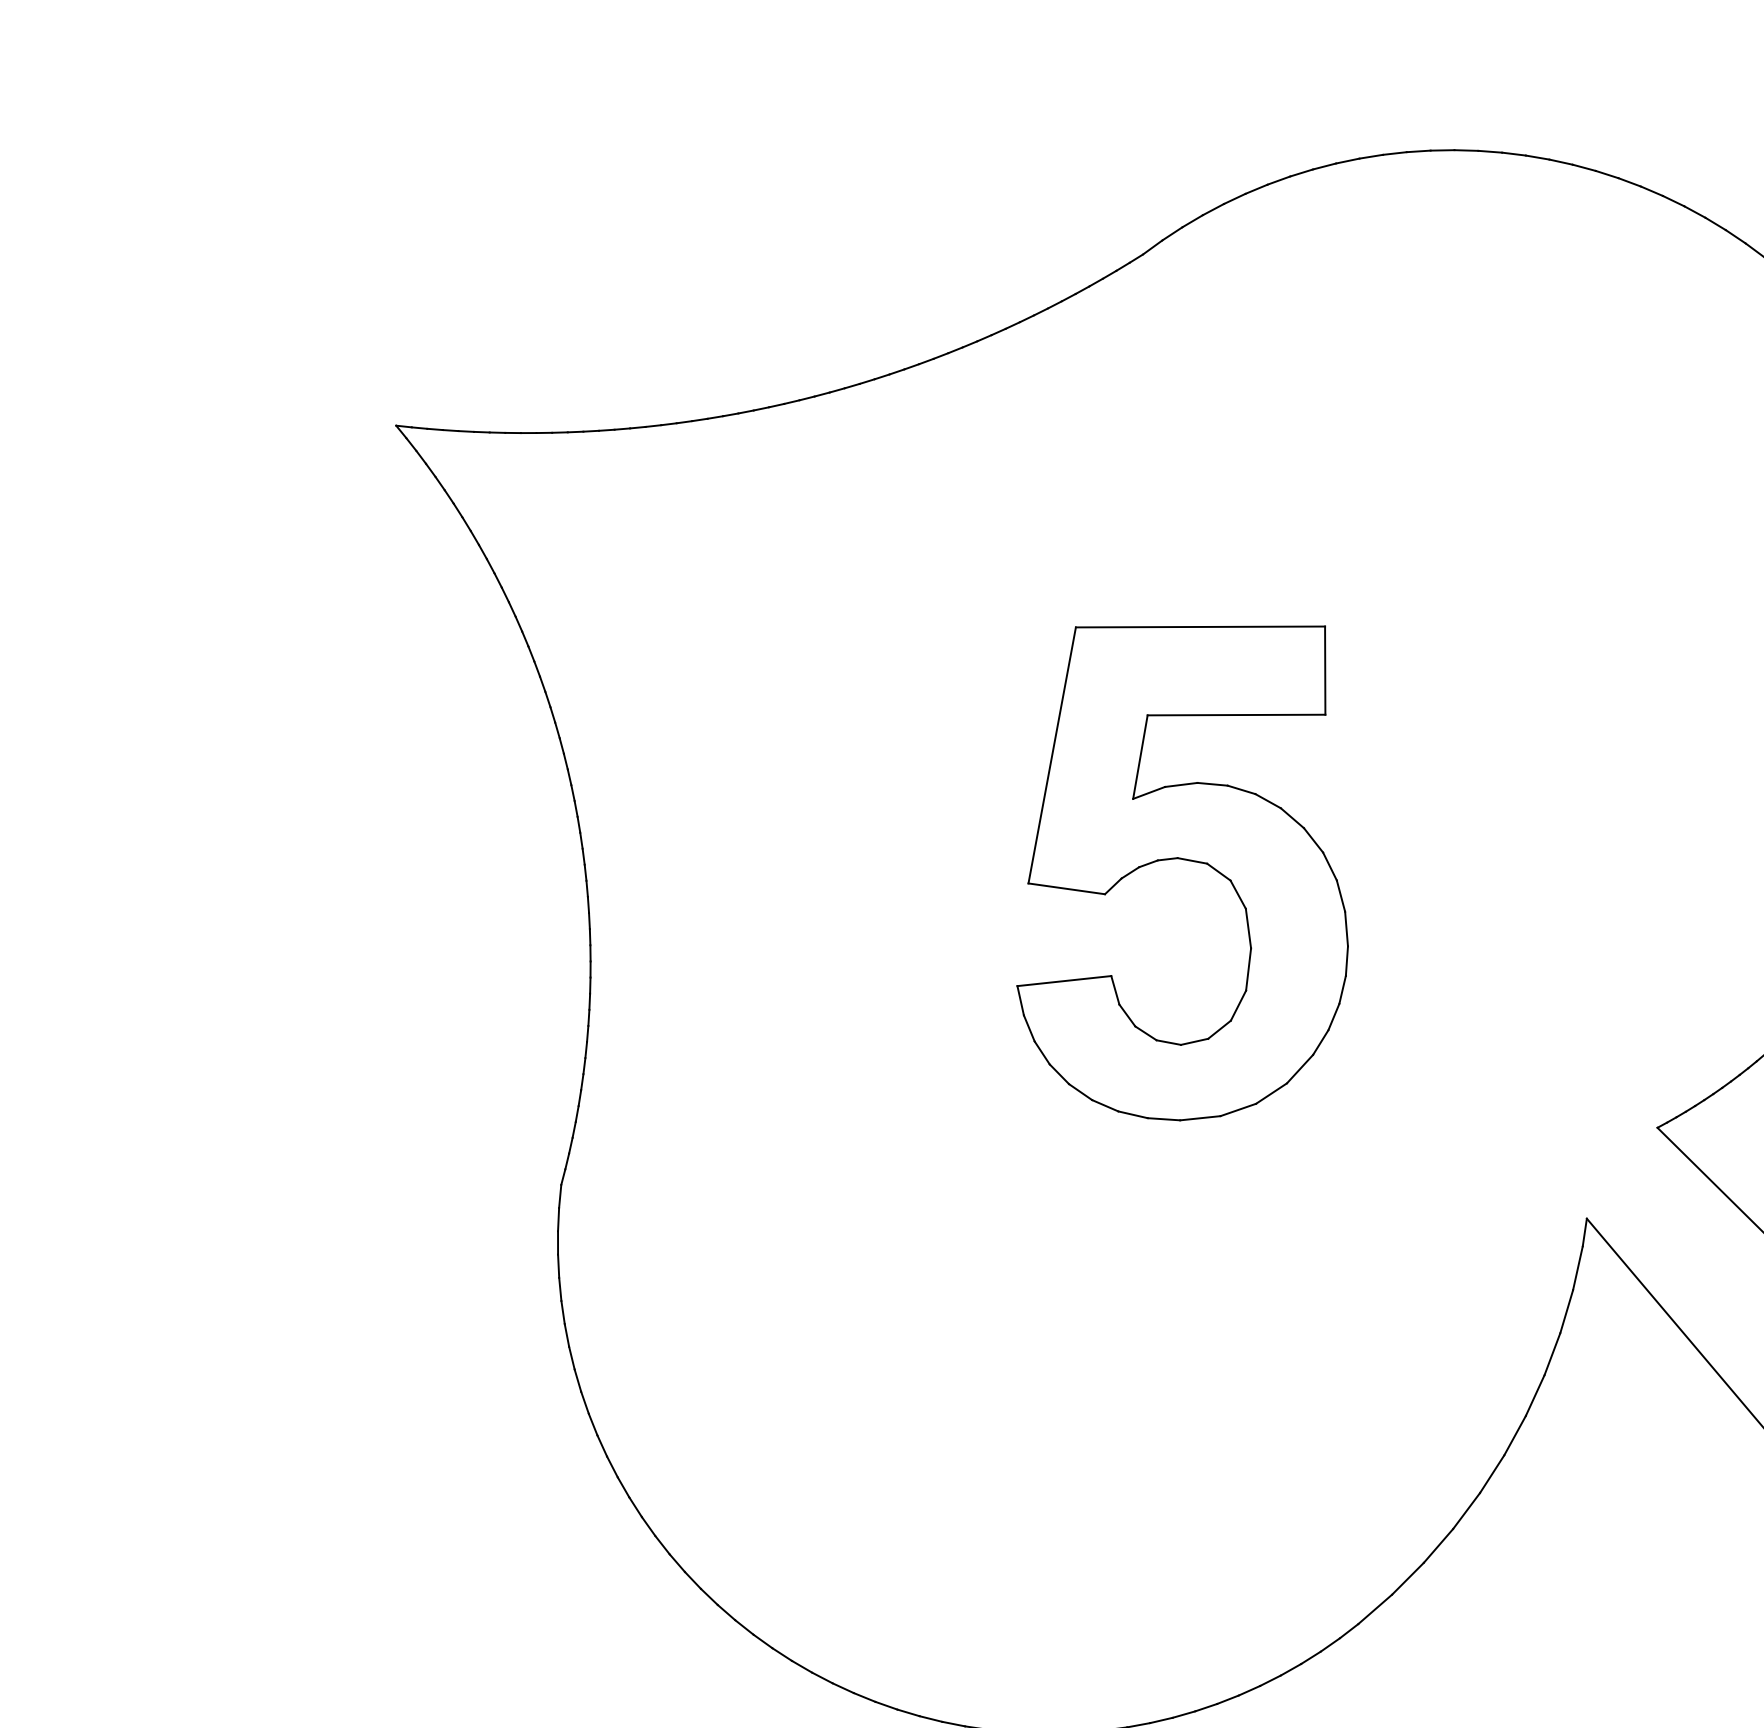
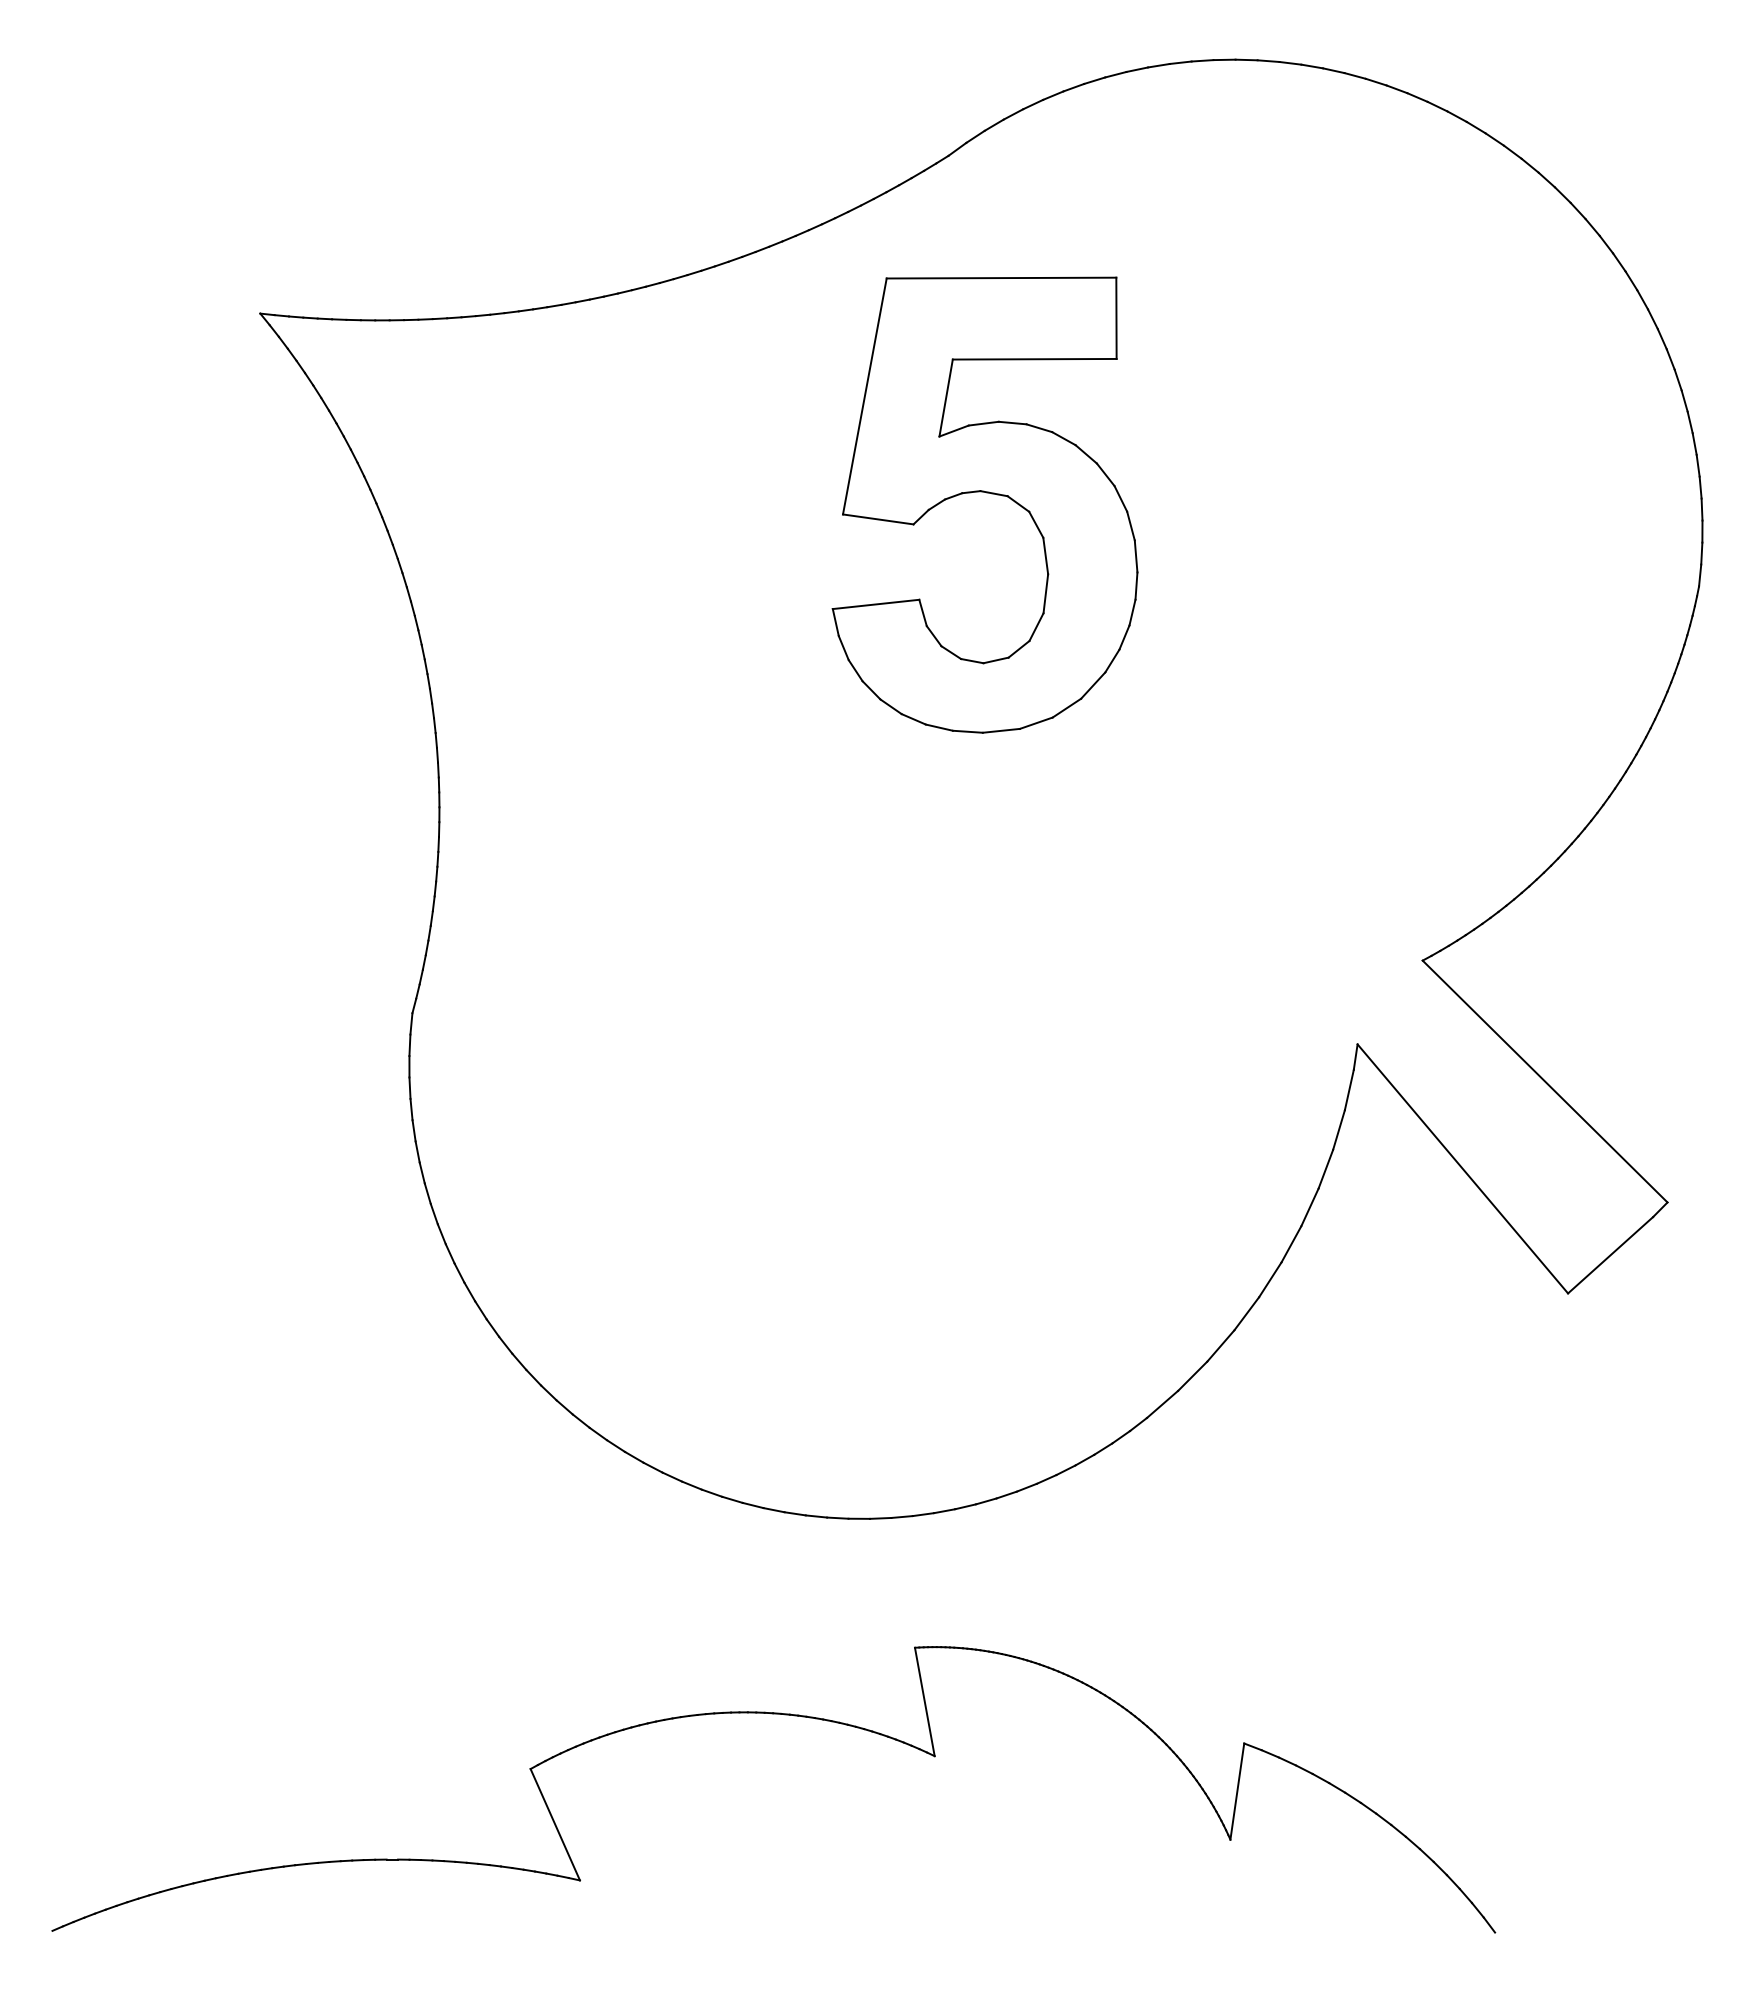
part: (1184, 860) -> (986, 493), moved

